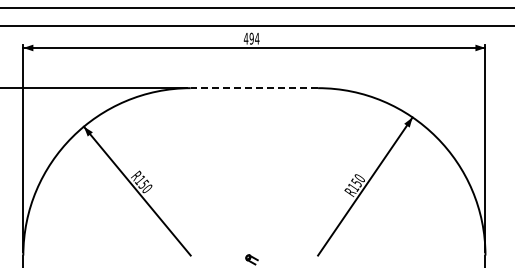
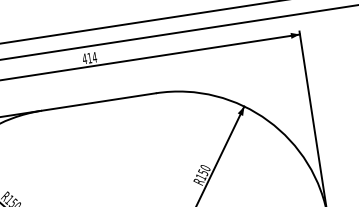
text: (251, 38) -> (89, 58), 494 -> 414
line: (254, 88) -> (99, 102), dashed -> solid

